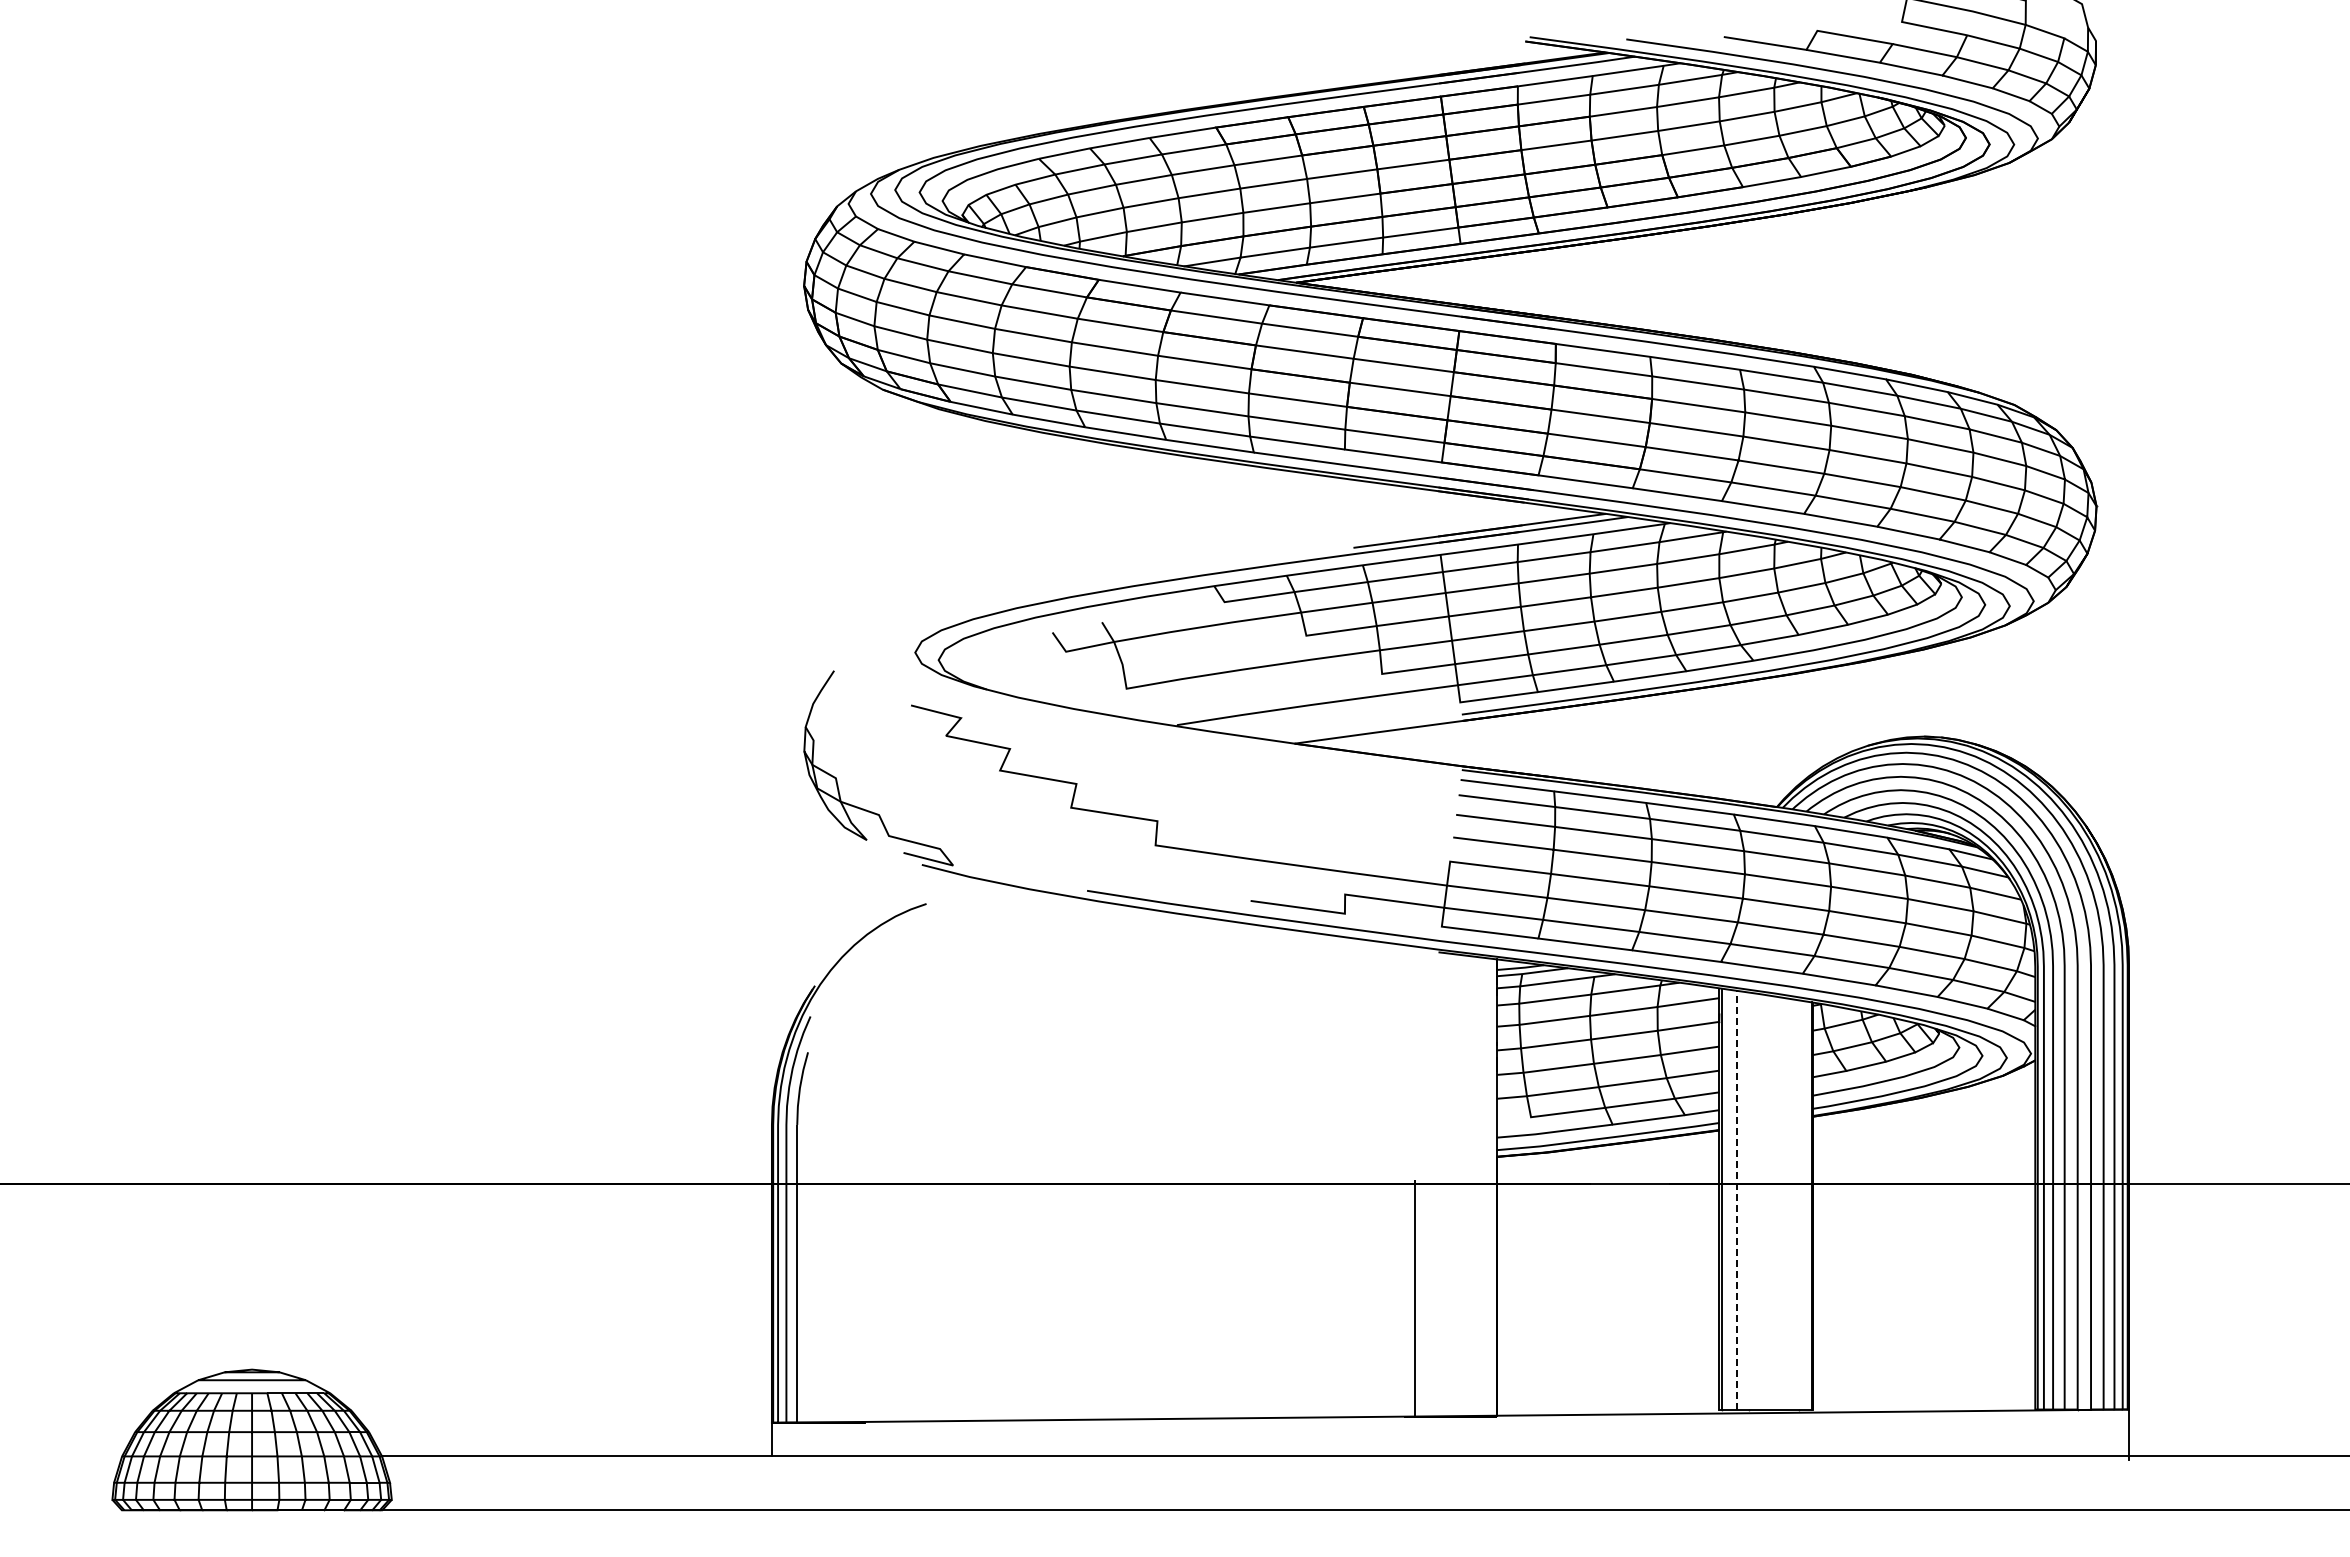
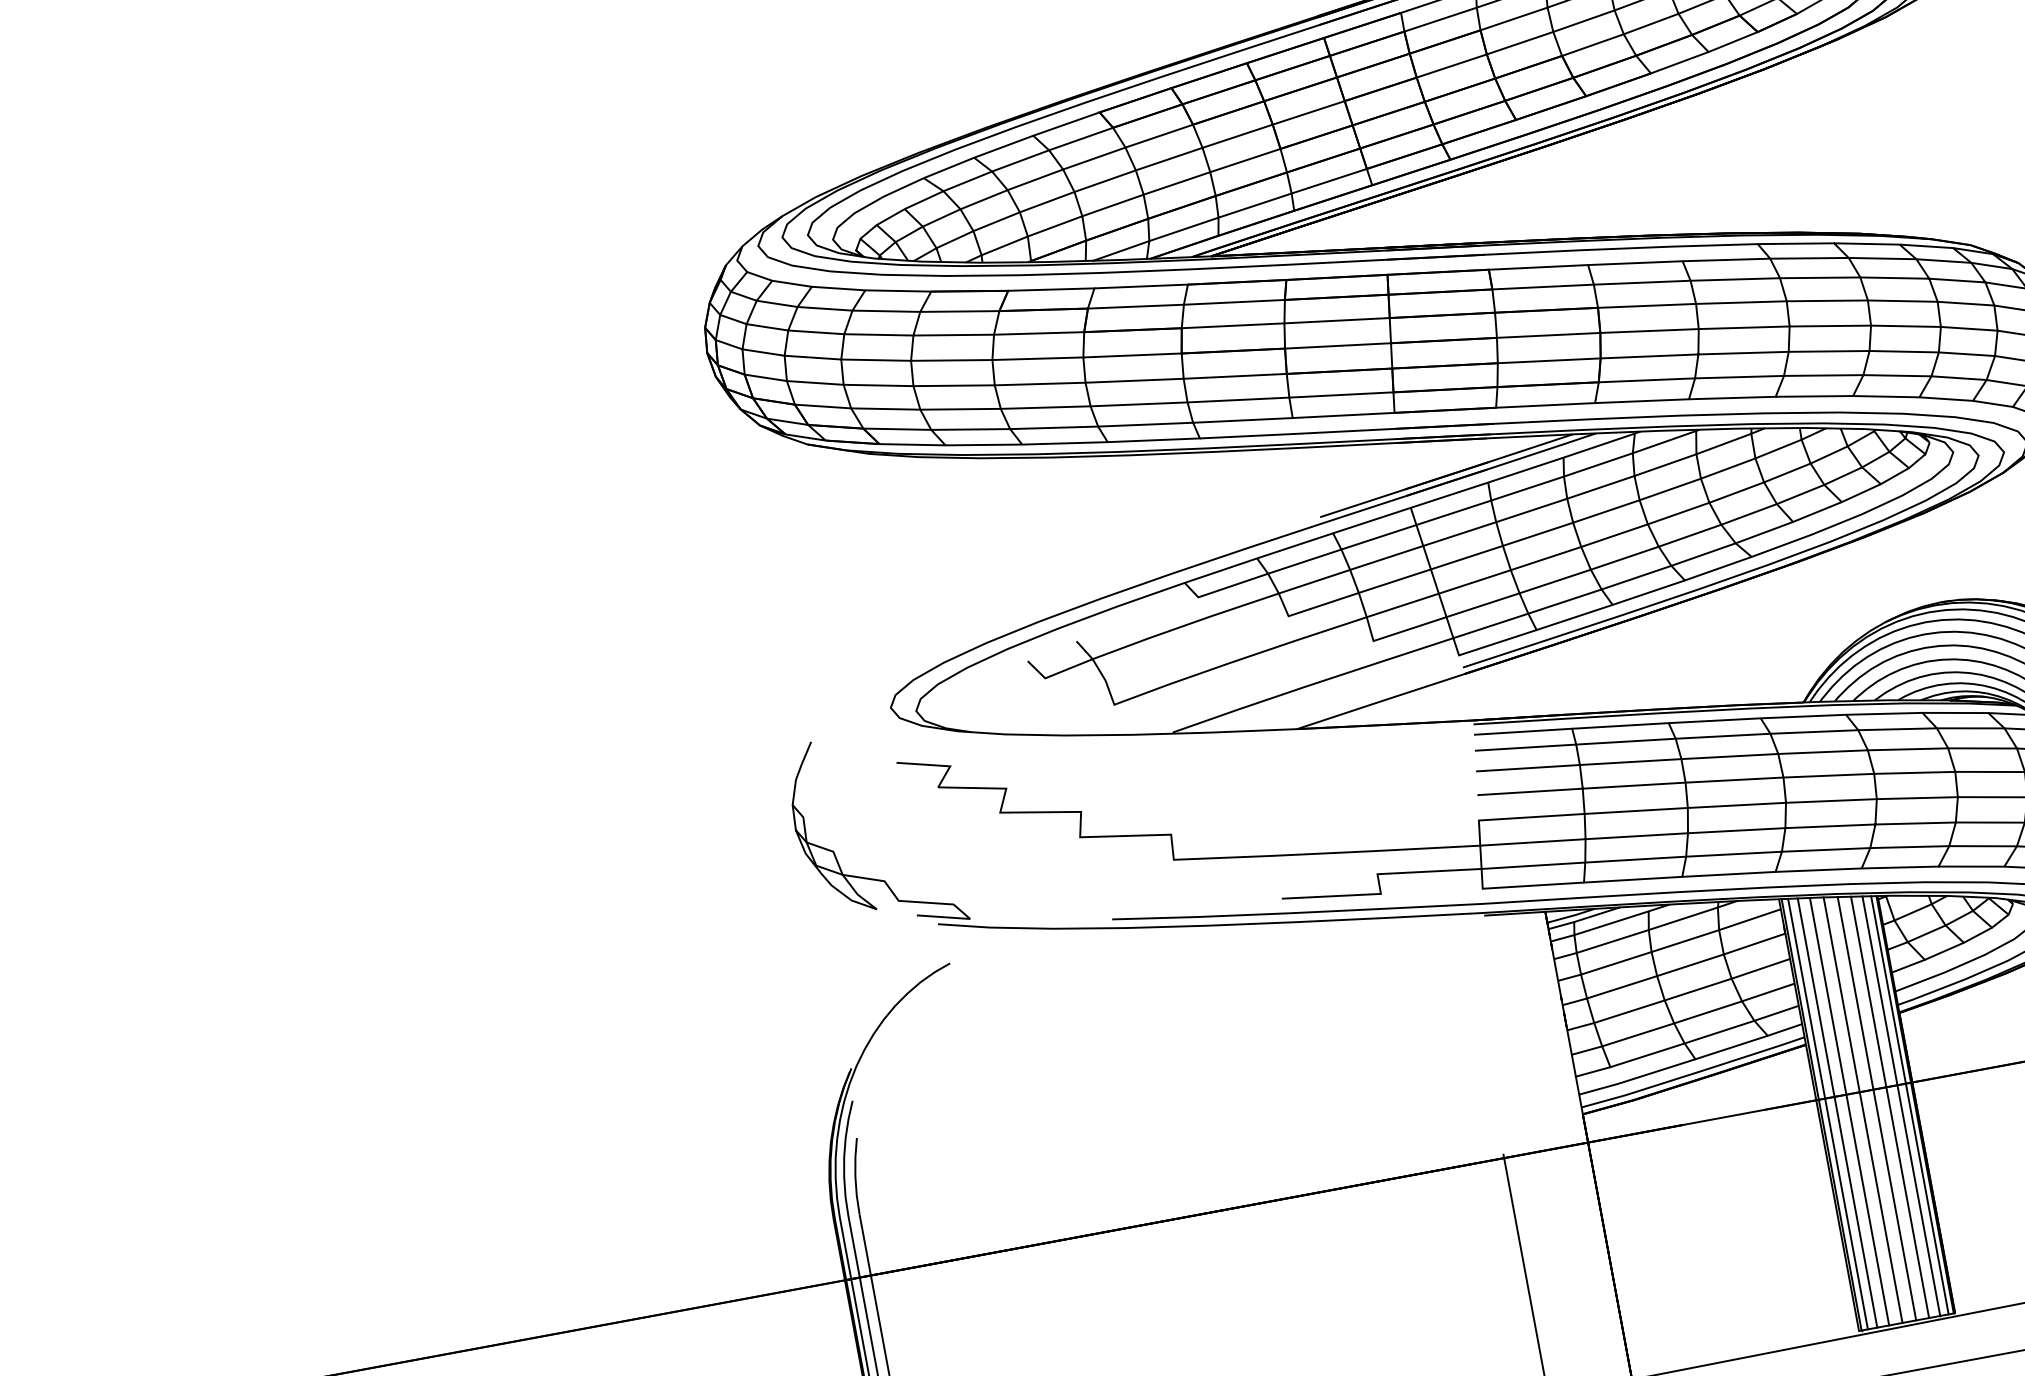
line: (1513, 1118) -> (1592, 1071), added
line: (1728, 1199) -> (1828, 1113), added
line: (1737, 1199) -> (1837, 1112), dashed -> solid
line: (1748, 1200) -> (1849, 1111), added
line: (1761, 1201) -> (1862, 1109), added
line: (1775, 1202) -> (1877, 1108), added
line: (1787, 1203) -> (1889, 1106), added
line: (1798, 1204) -> (1901, 1105), added
line: (1806, 1205) -> (1909, 1105), added

